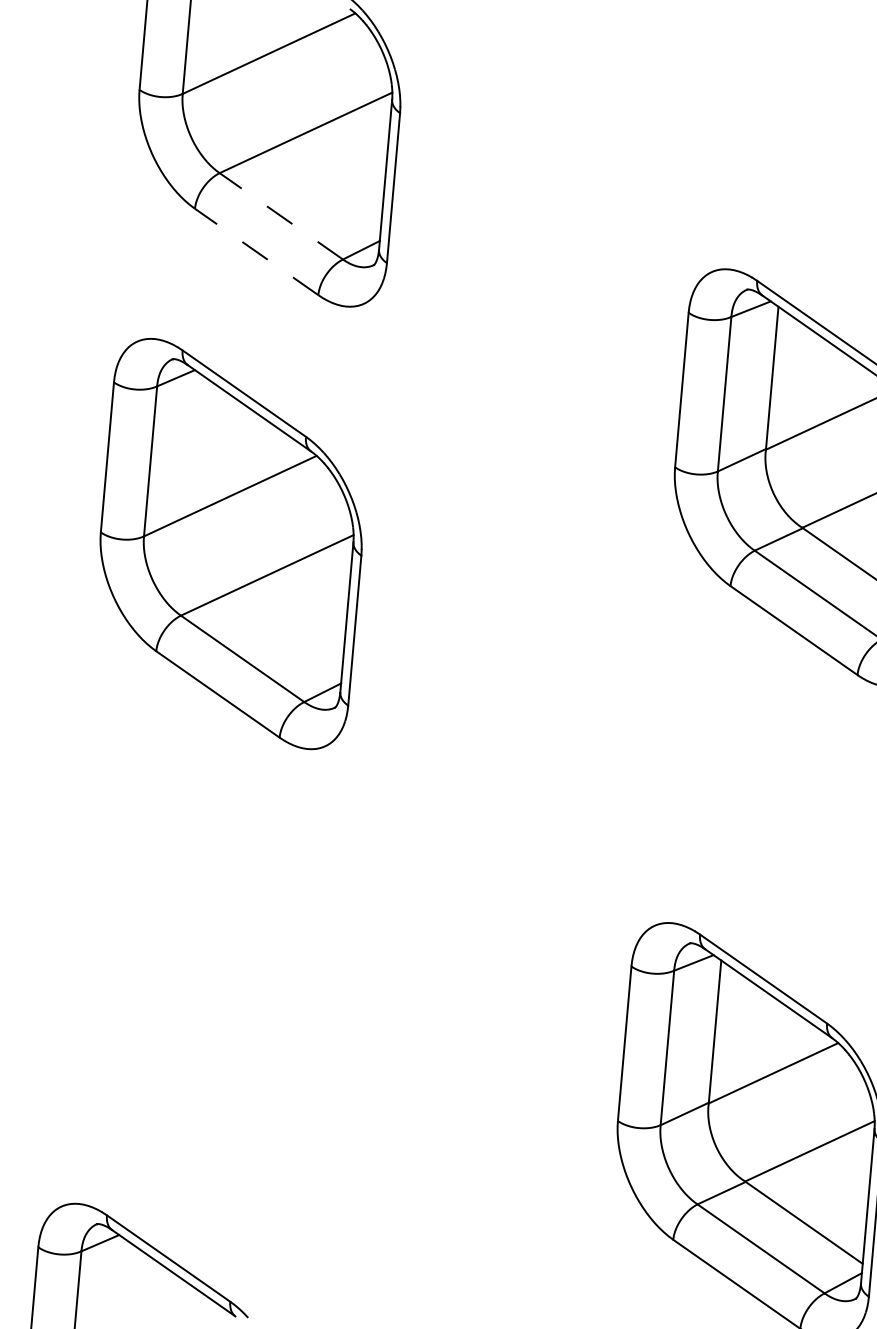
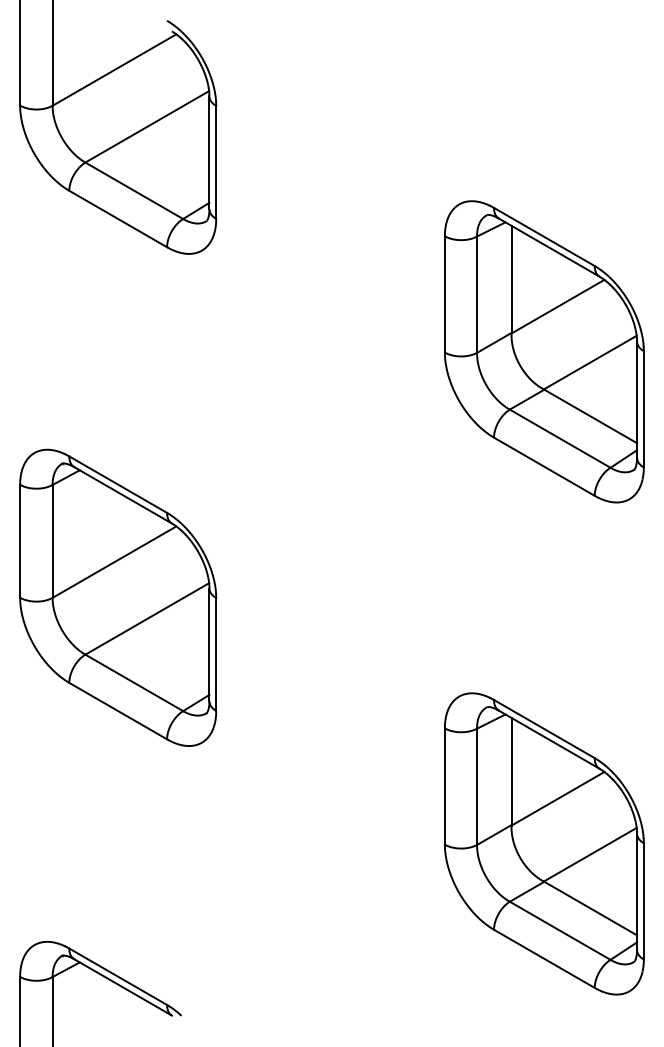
line: (280, 215) -> (133, 190), dashed -> solid
line: (255, 251) -> (117, 218), dashed -> solid
part: (231, 543) -> (118, 597), moved

